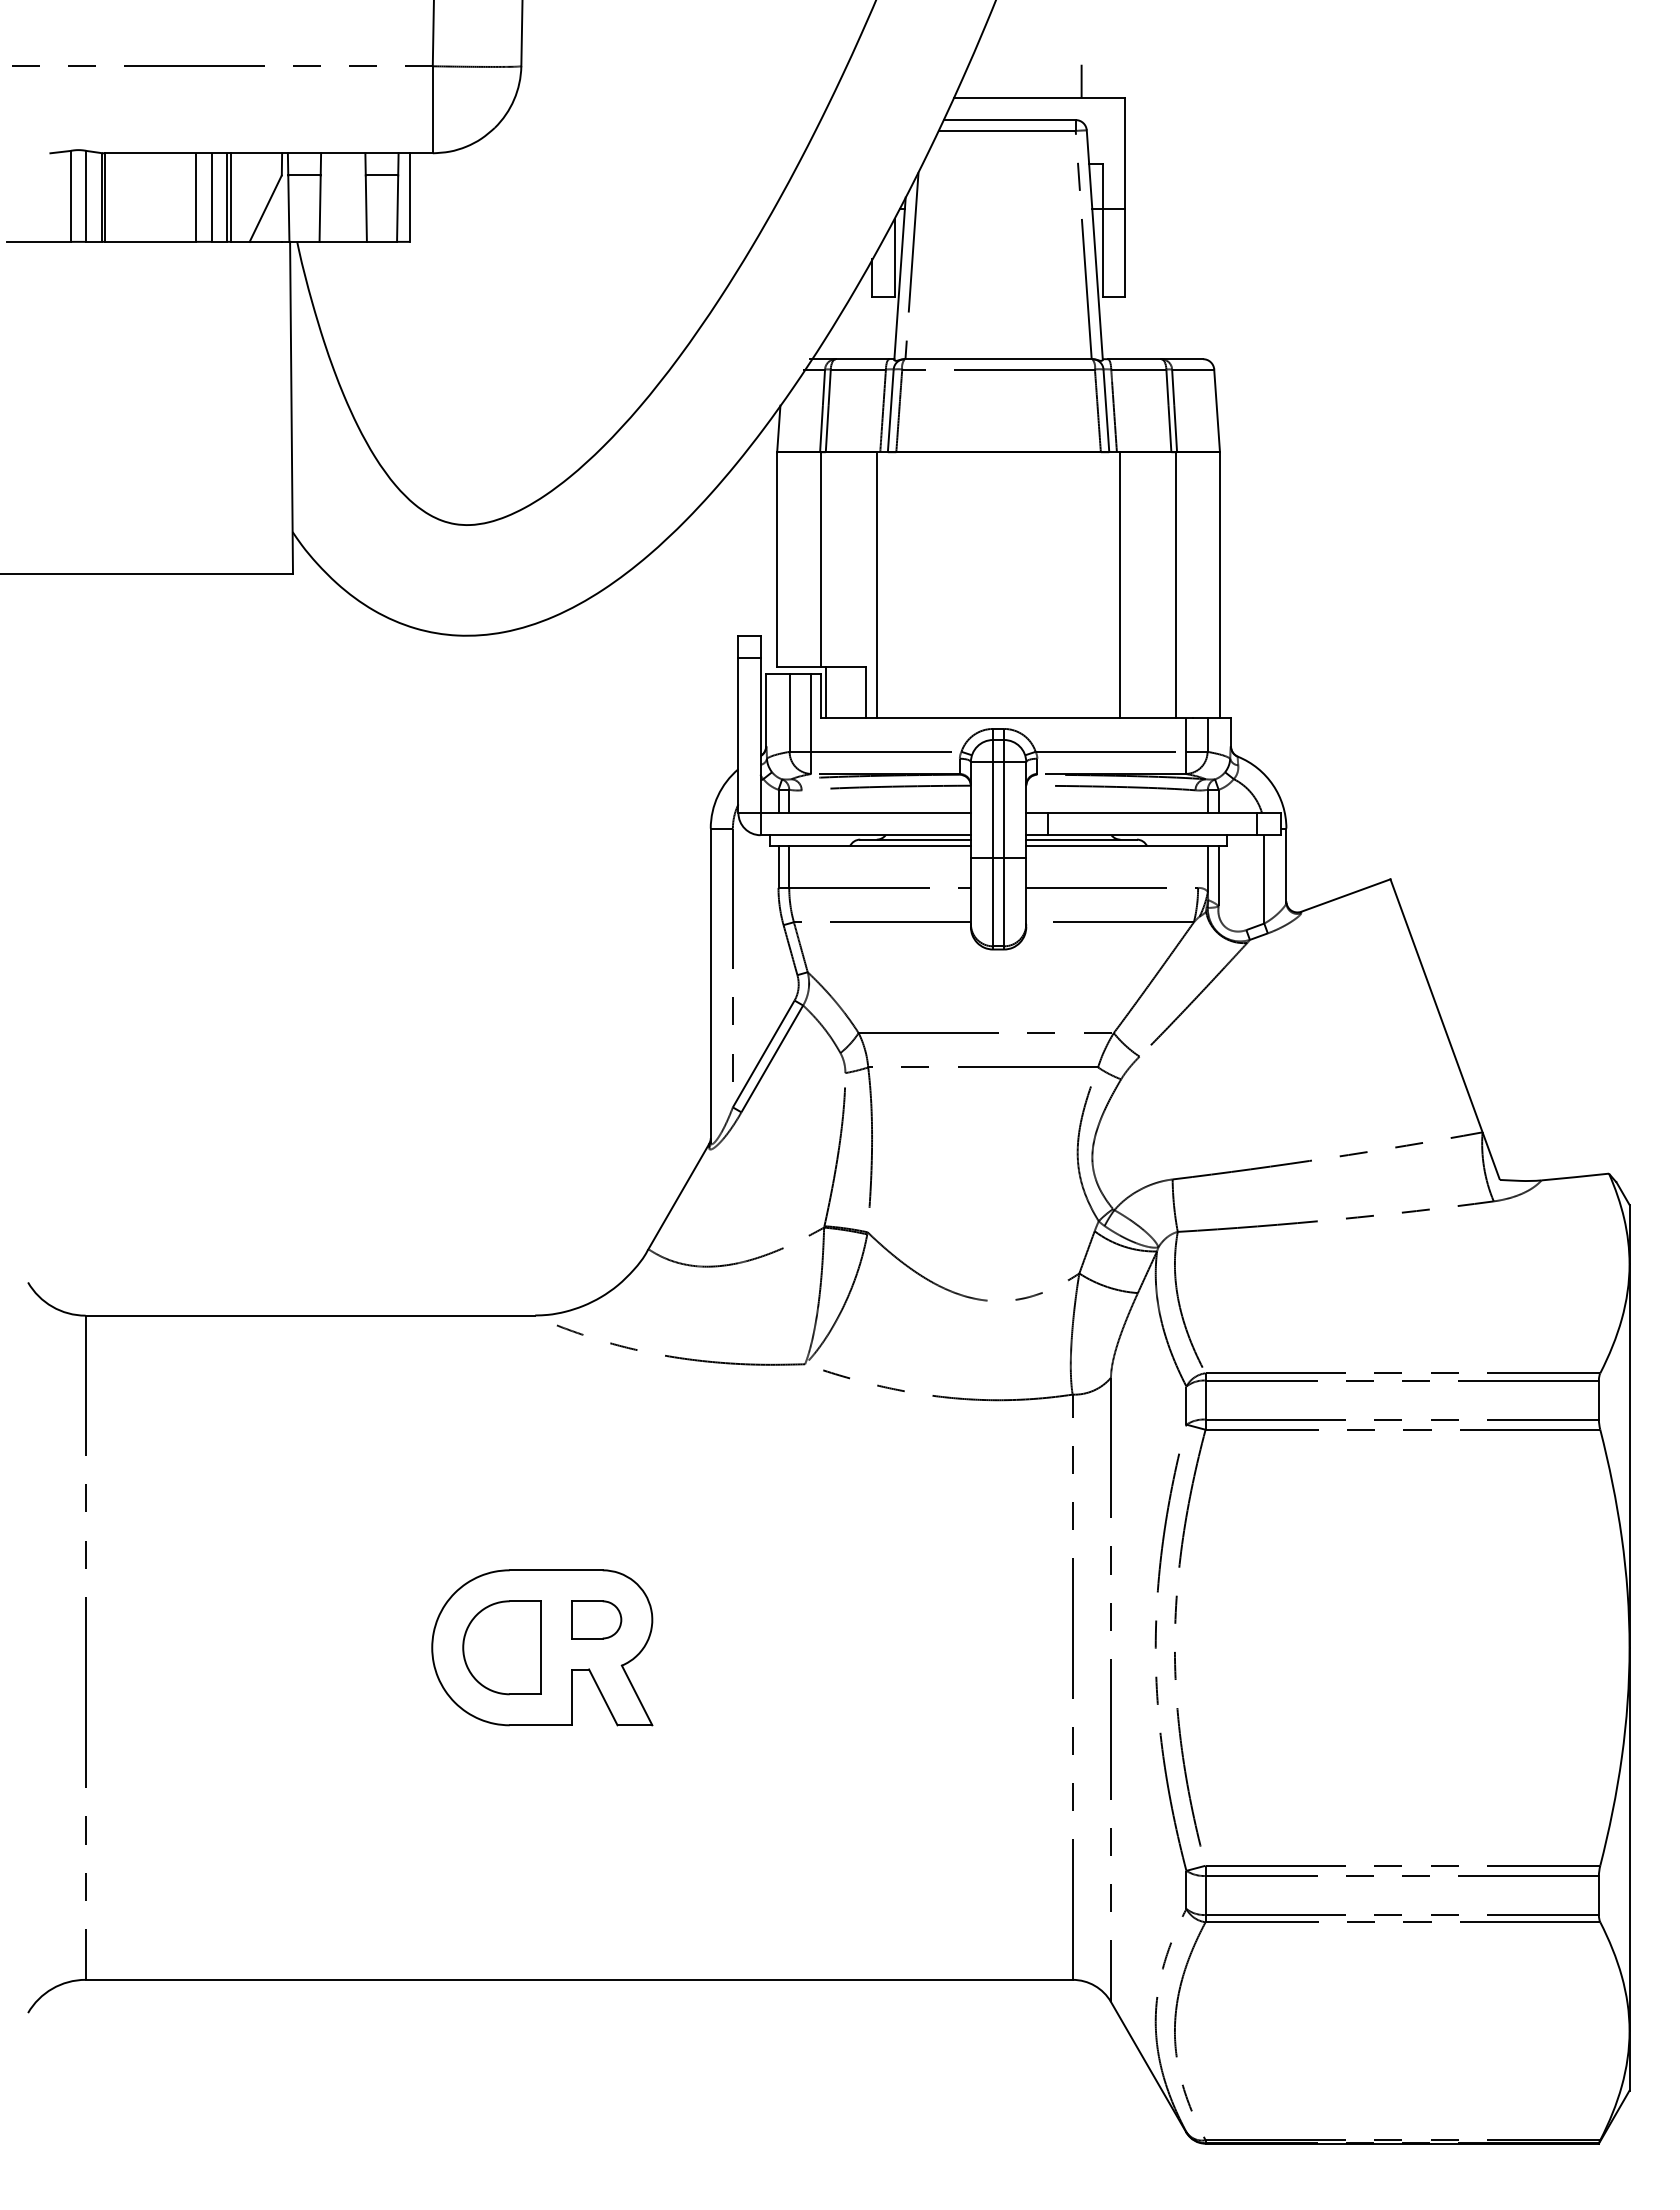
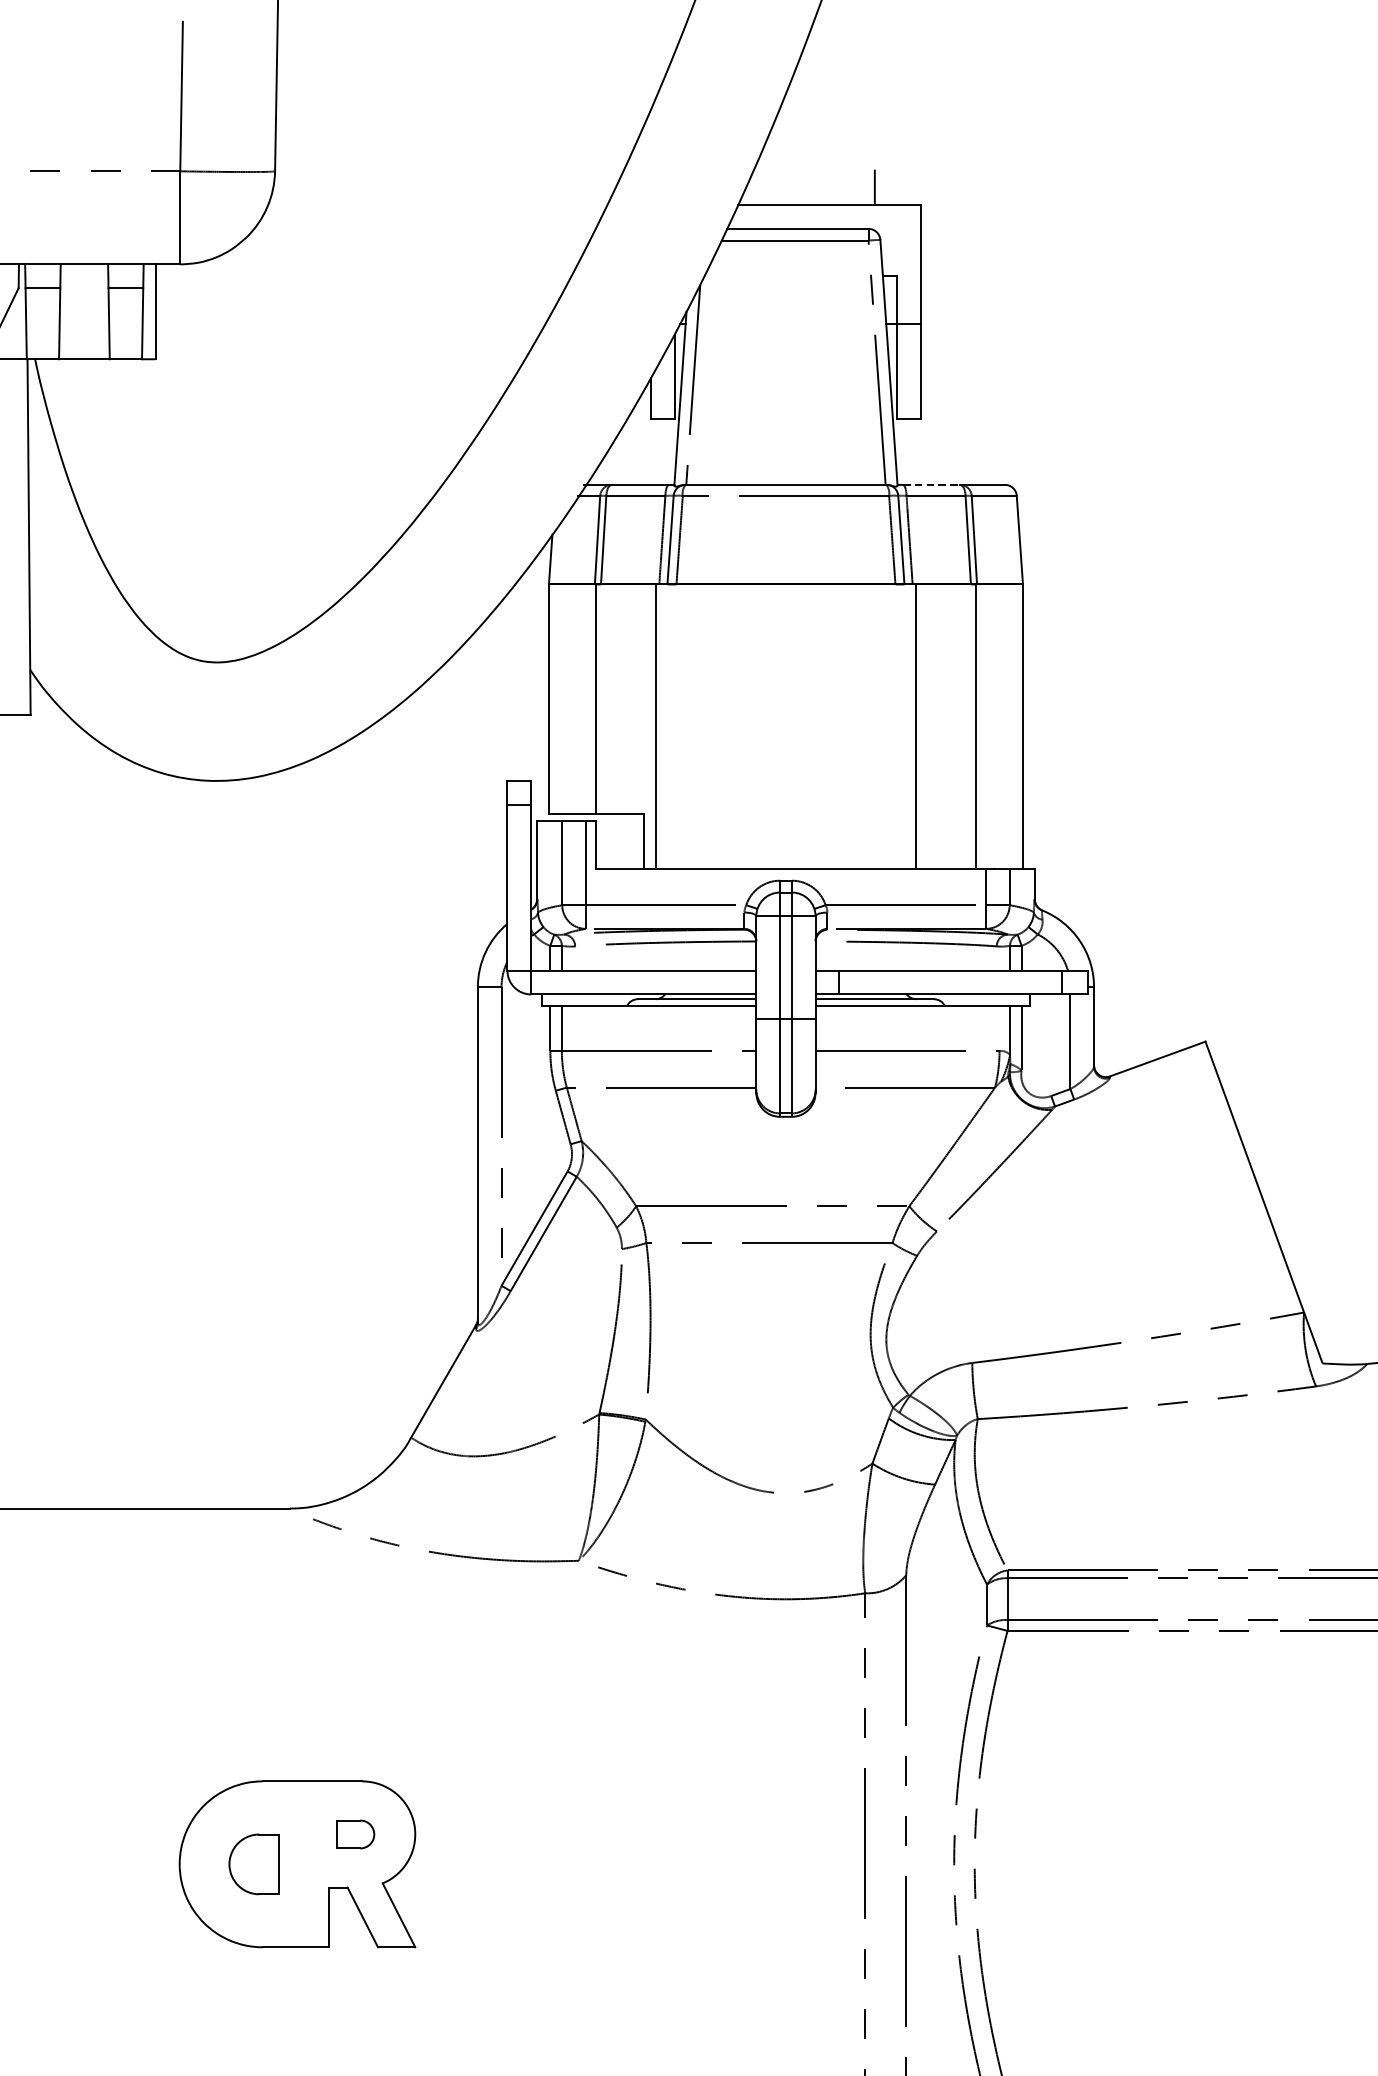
line: (1134, 359) -> (931, 485), solid -> dashed
line: (825, 691) -> (600, 840), removed
part: (596, 1619) -> (355, 1834), size x0.7
part: (501, 1647) -> (253, 1864), size x0.6

